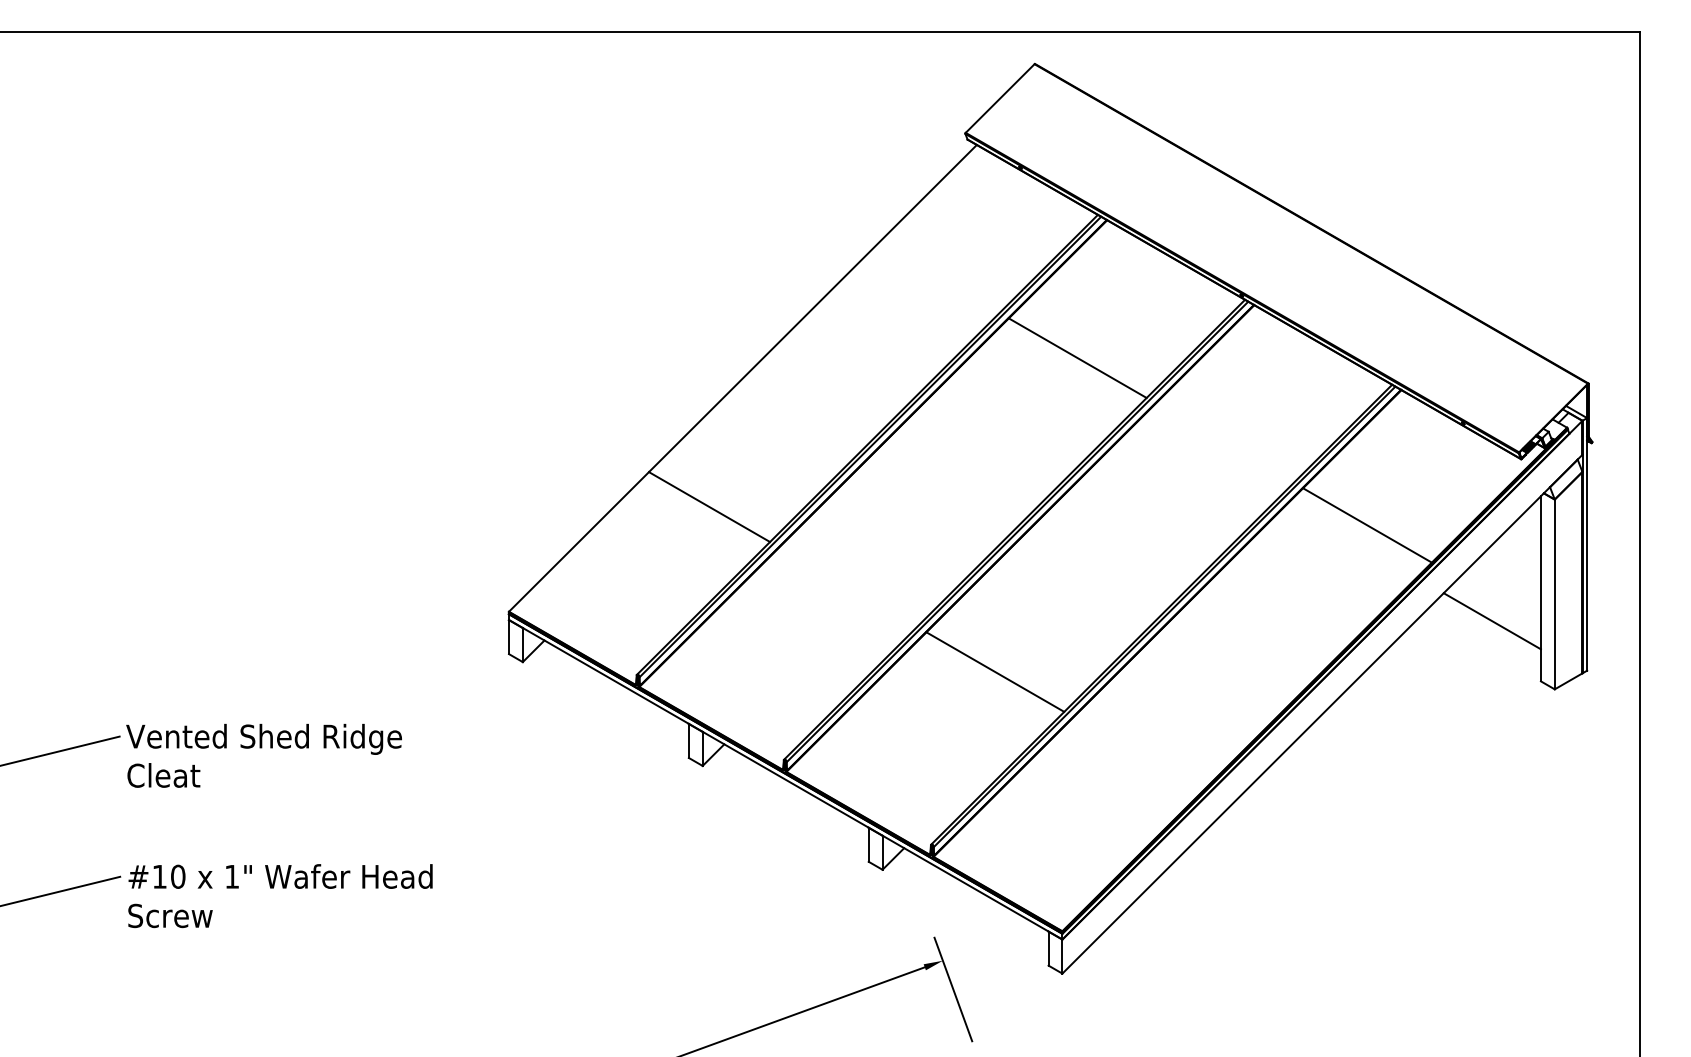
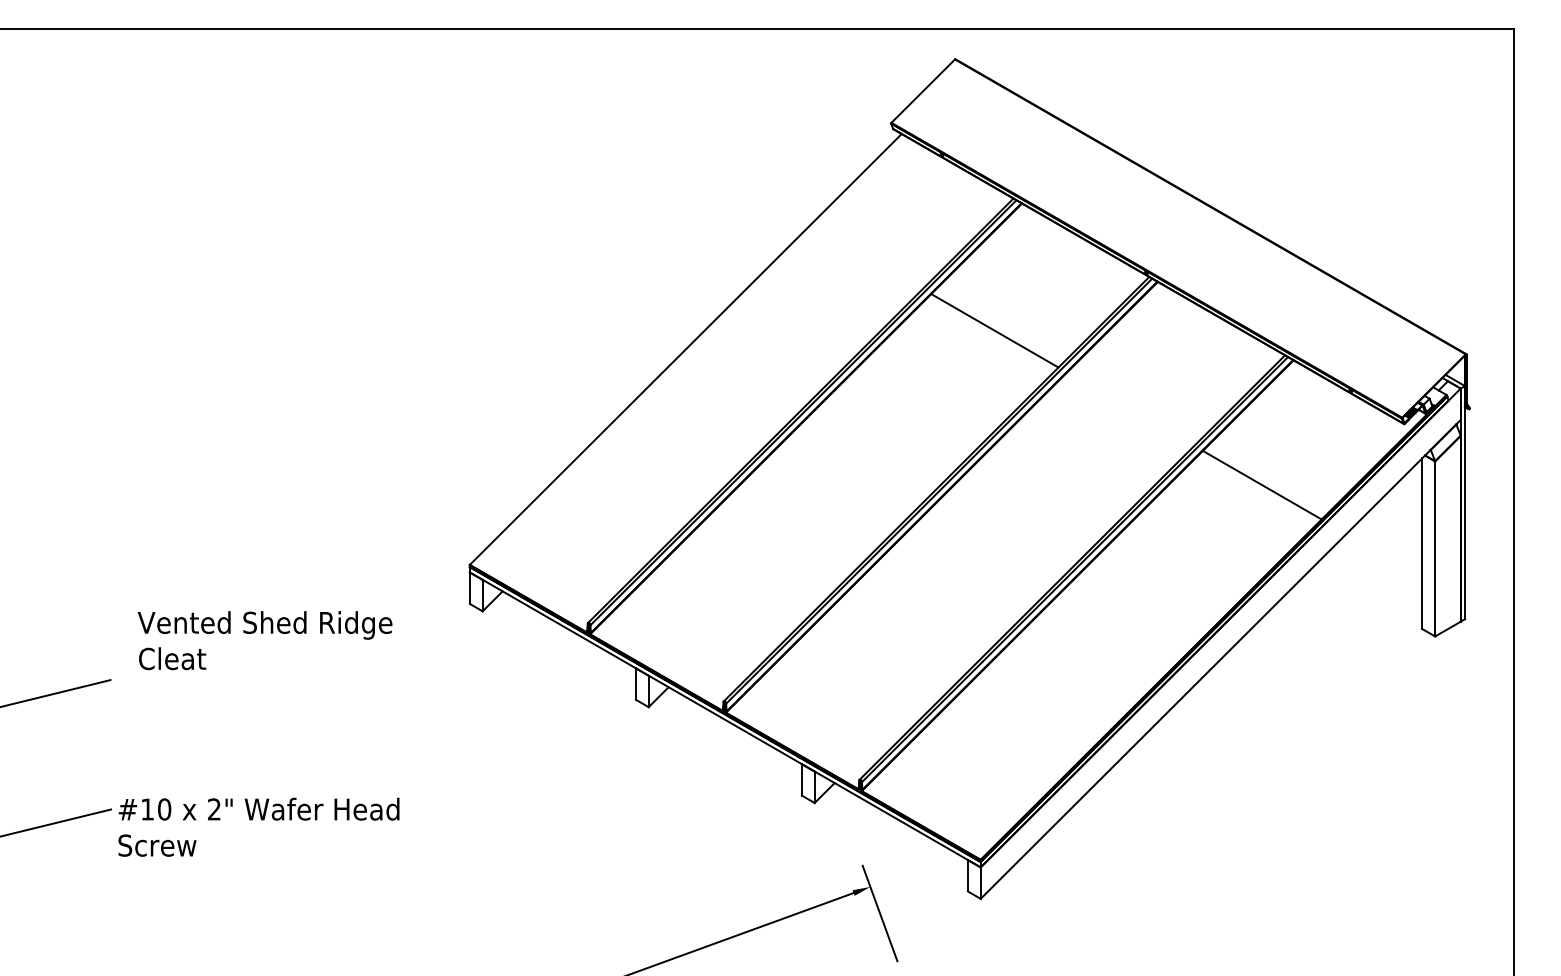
line: (709, 507) -> (654, 468), removed
line: (1491, 621) -> (1376, 573), removed
line: (995, 671) -> (918, 619), removed
text: (263, 755) -> (264, 640), moved
text: (231, 876) -> (213, 809), 1" -> 2"

